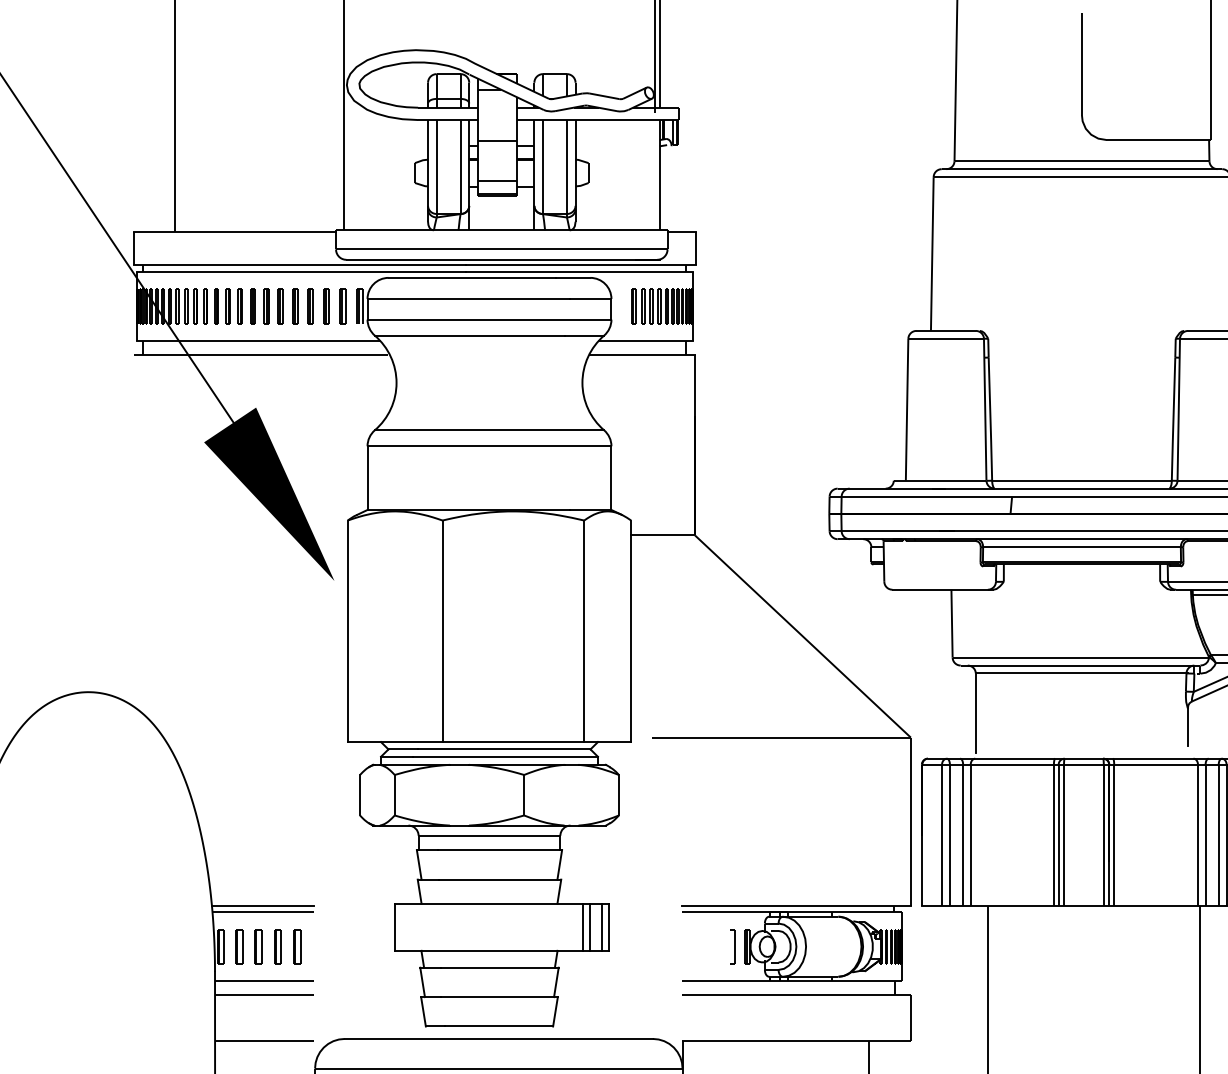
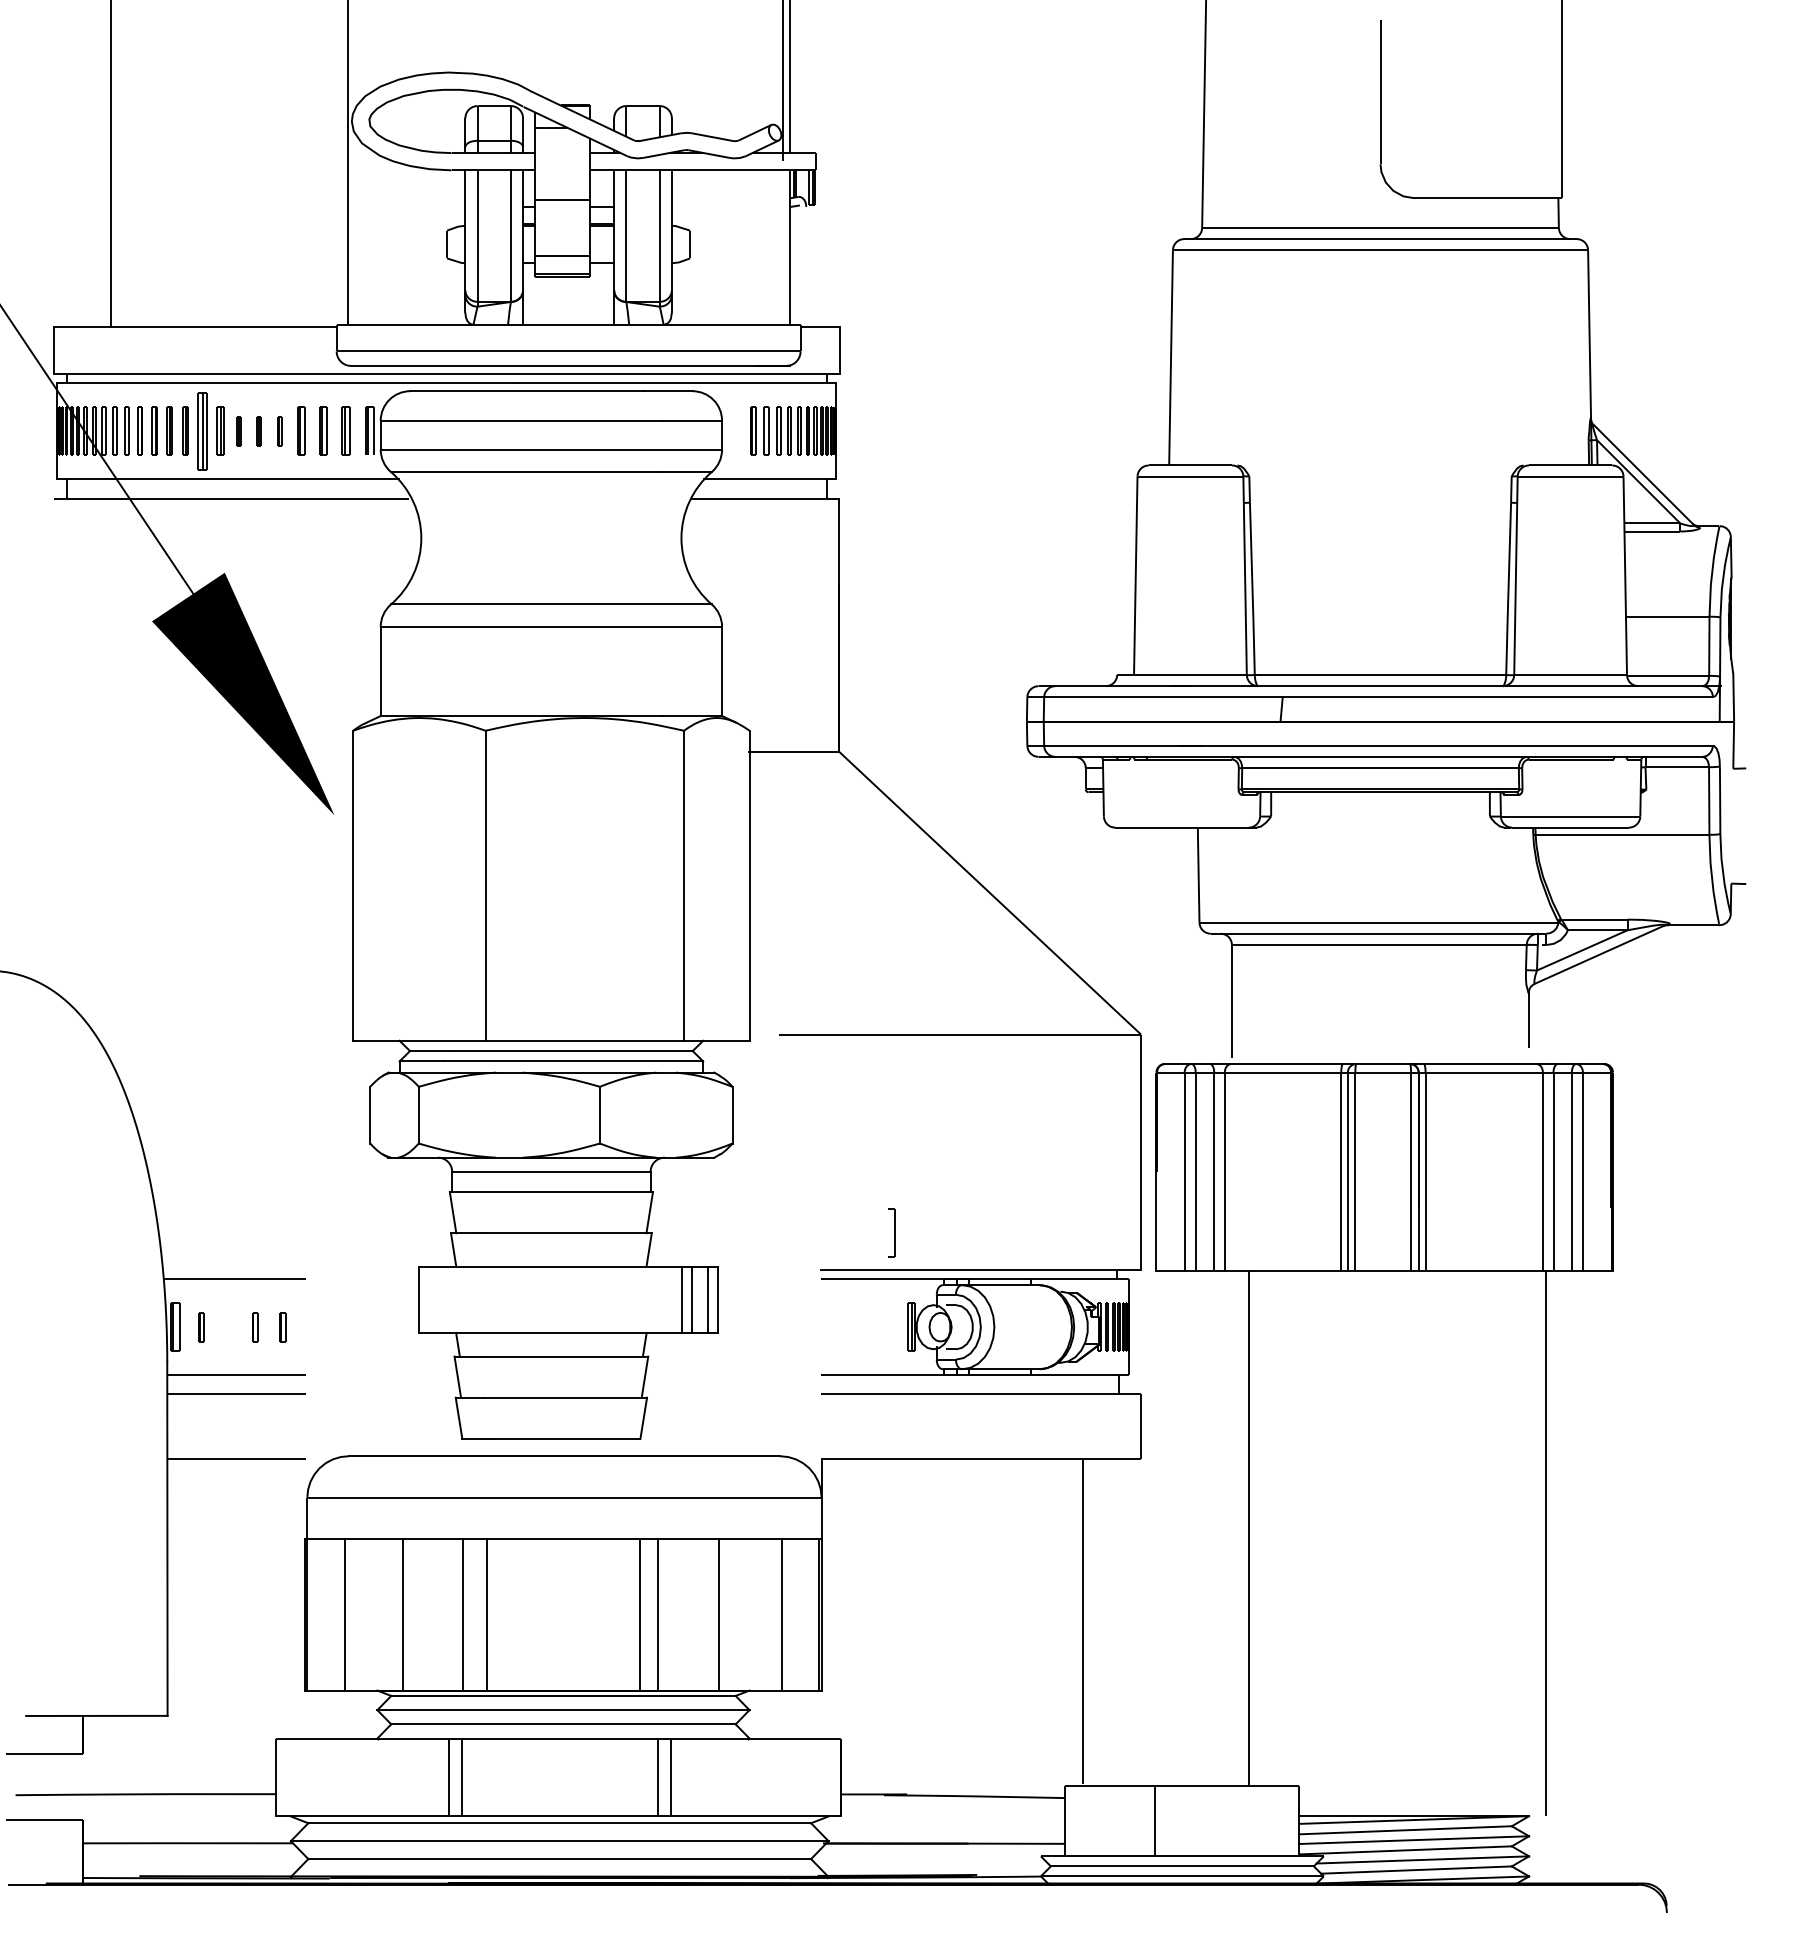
part: (240, 305) -> (202, 430), size x1.6
part: (266, 305) -> (239, 430), size x0.6
part: (280, 305) -> (259, 430), size x0.6
part: (295, 305) -> (279, 430), size x0.6
line: (262, 905) -> (233, 1269), removed
part: (239, 946) -> (201, 1326), size x0.6
part: (258, 946) -> (228, 1326), removed
part: (278, 946) -> (255, 1326), size x0.6
part: (297, 946) -> (282, 1326), size x0.6
part: (732, 946) -> (891, 1232), moved

